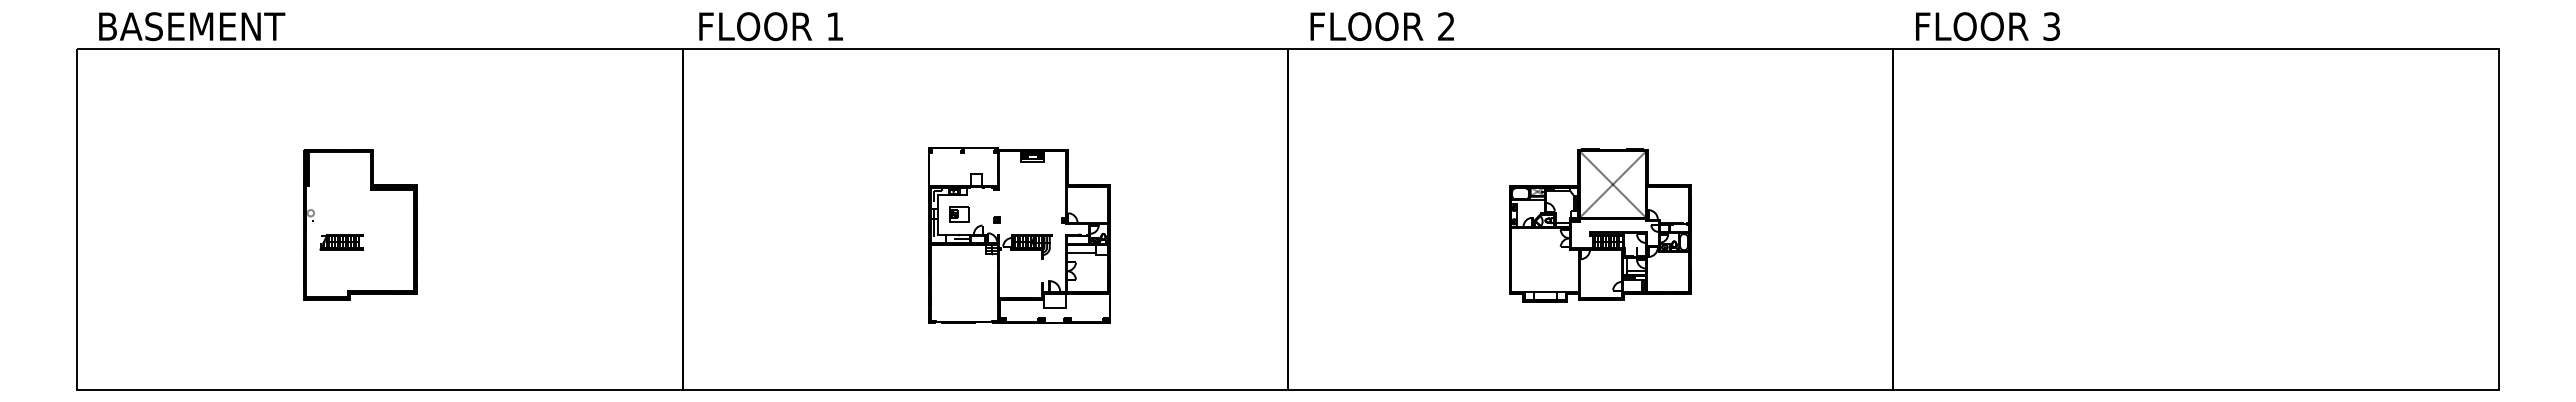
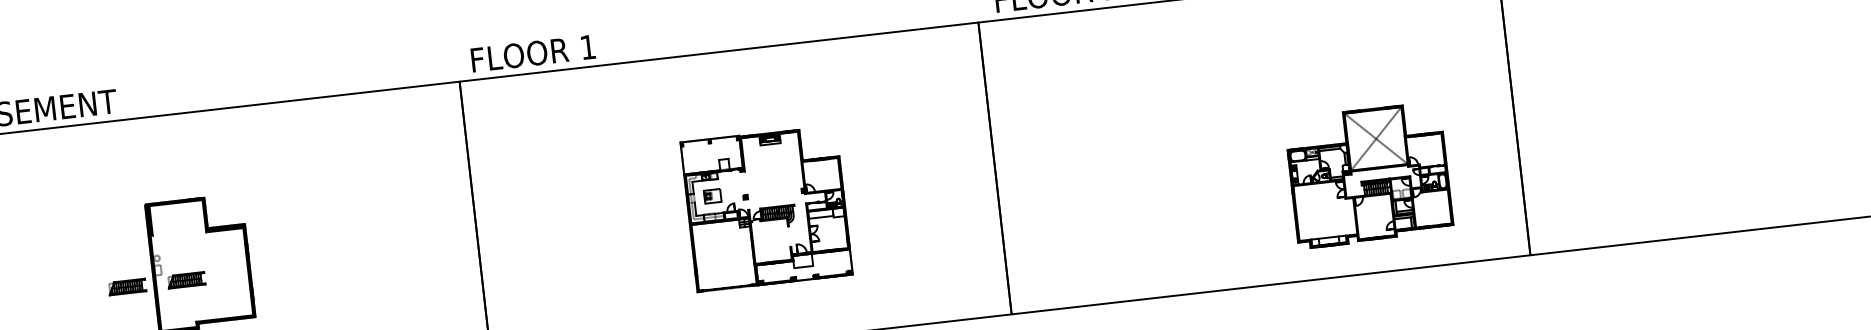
part: (1600, 225) -> (1369, 175), moved
part: (272, 242) -> (127, 287), added

